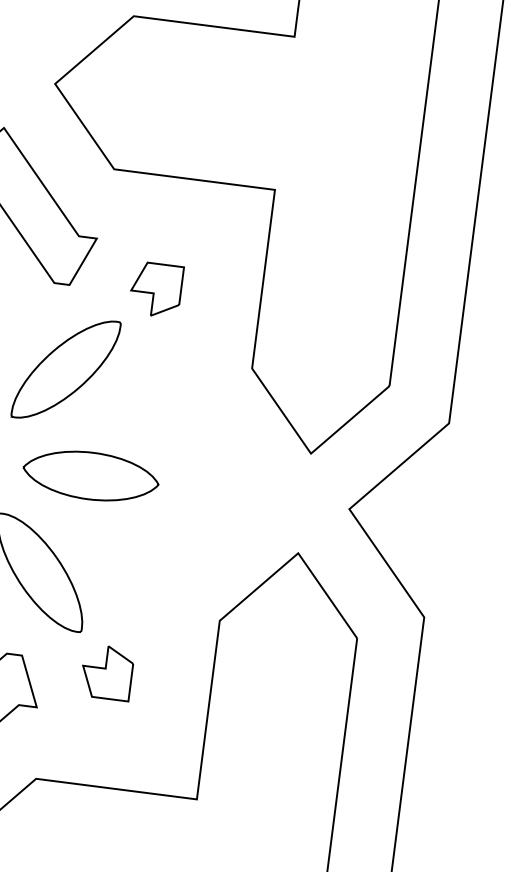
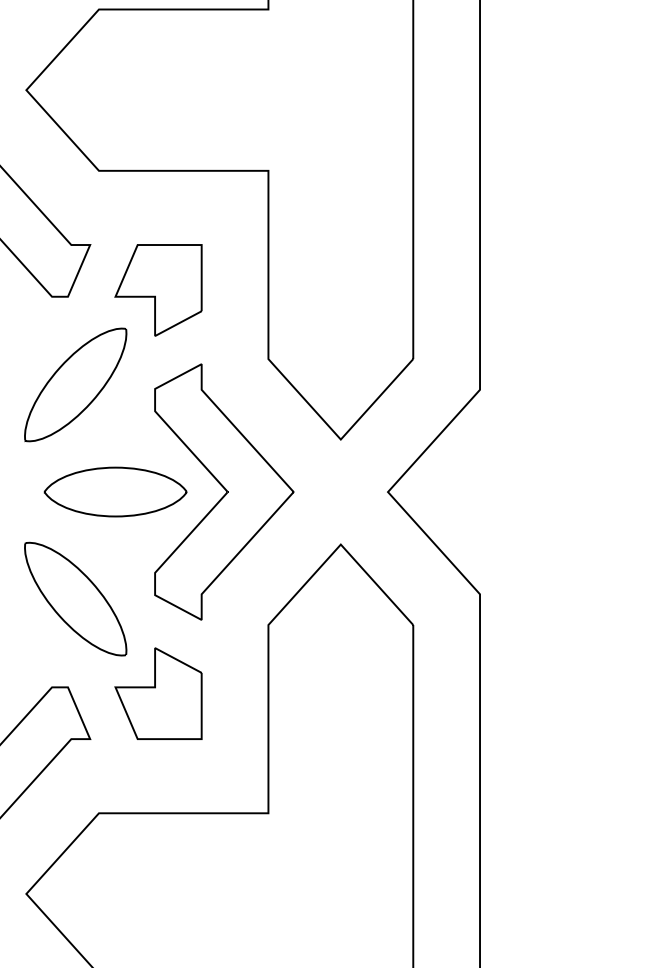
part: (156, 290) -> (158, 290), size x1.67
part: (194, 488) -> (224, 491), added
part: (107, 672) -> (158, 693), size x1.67

